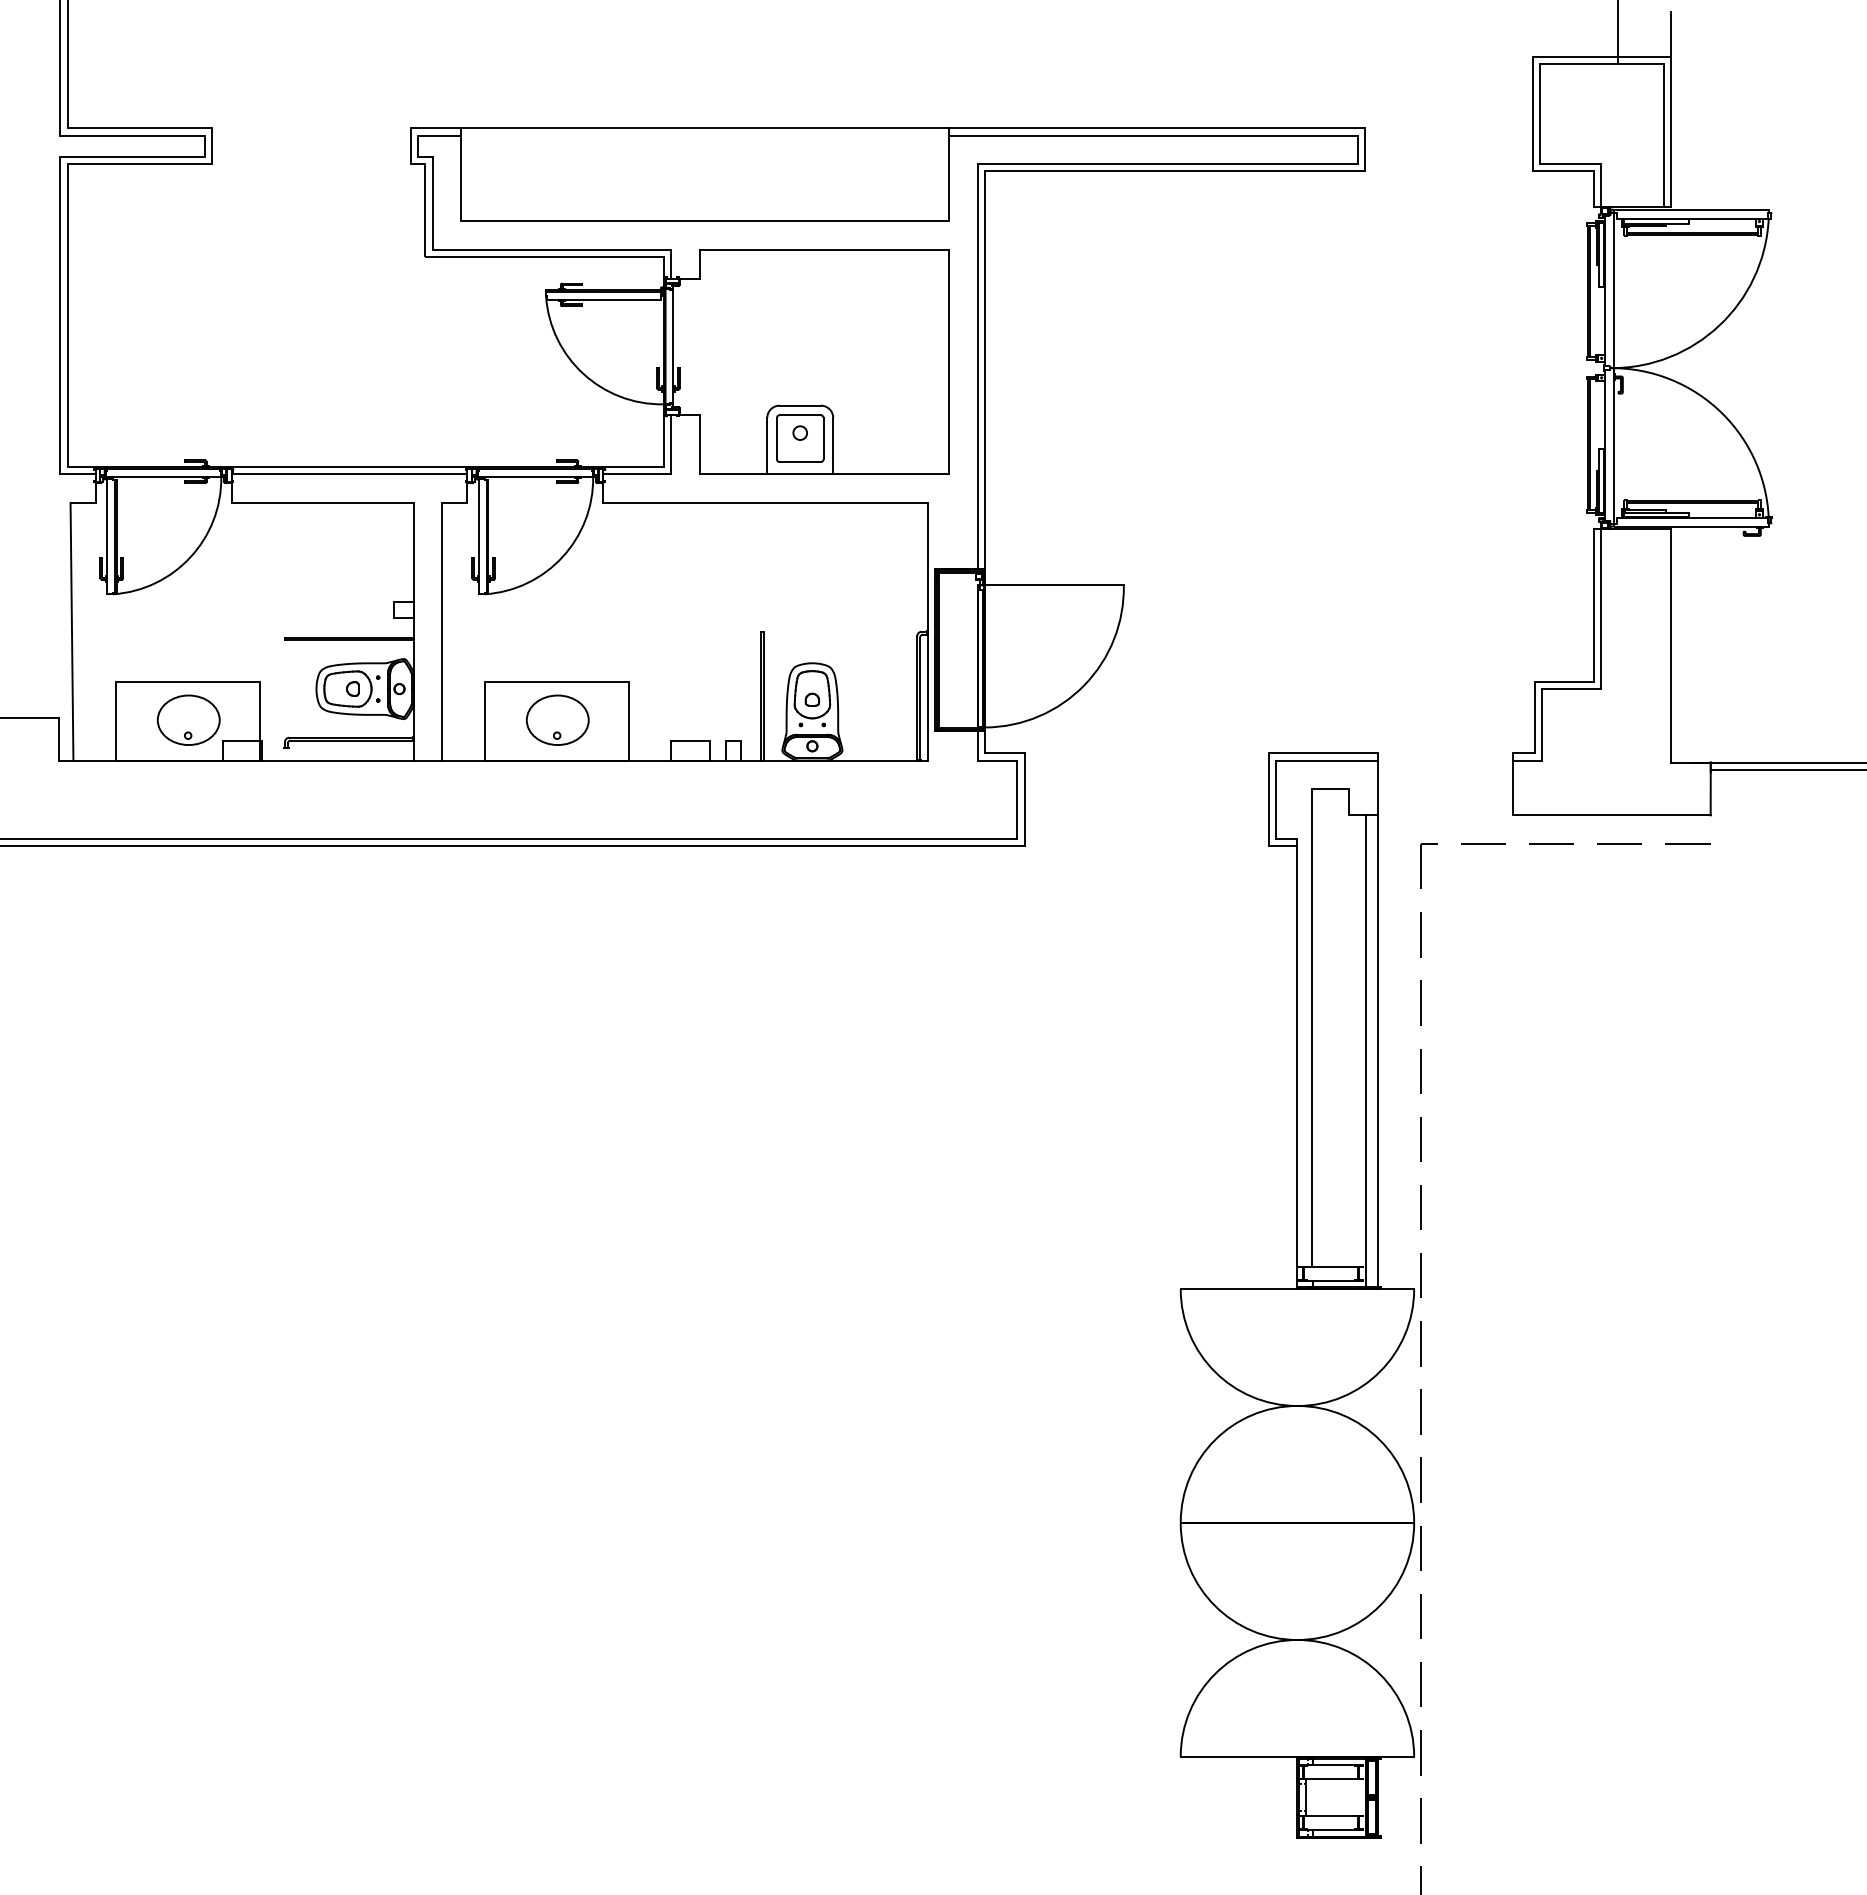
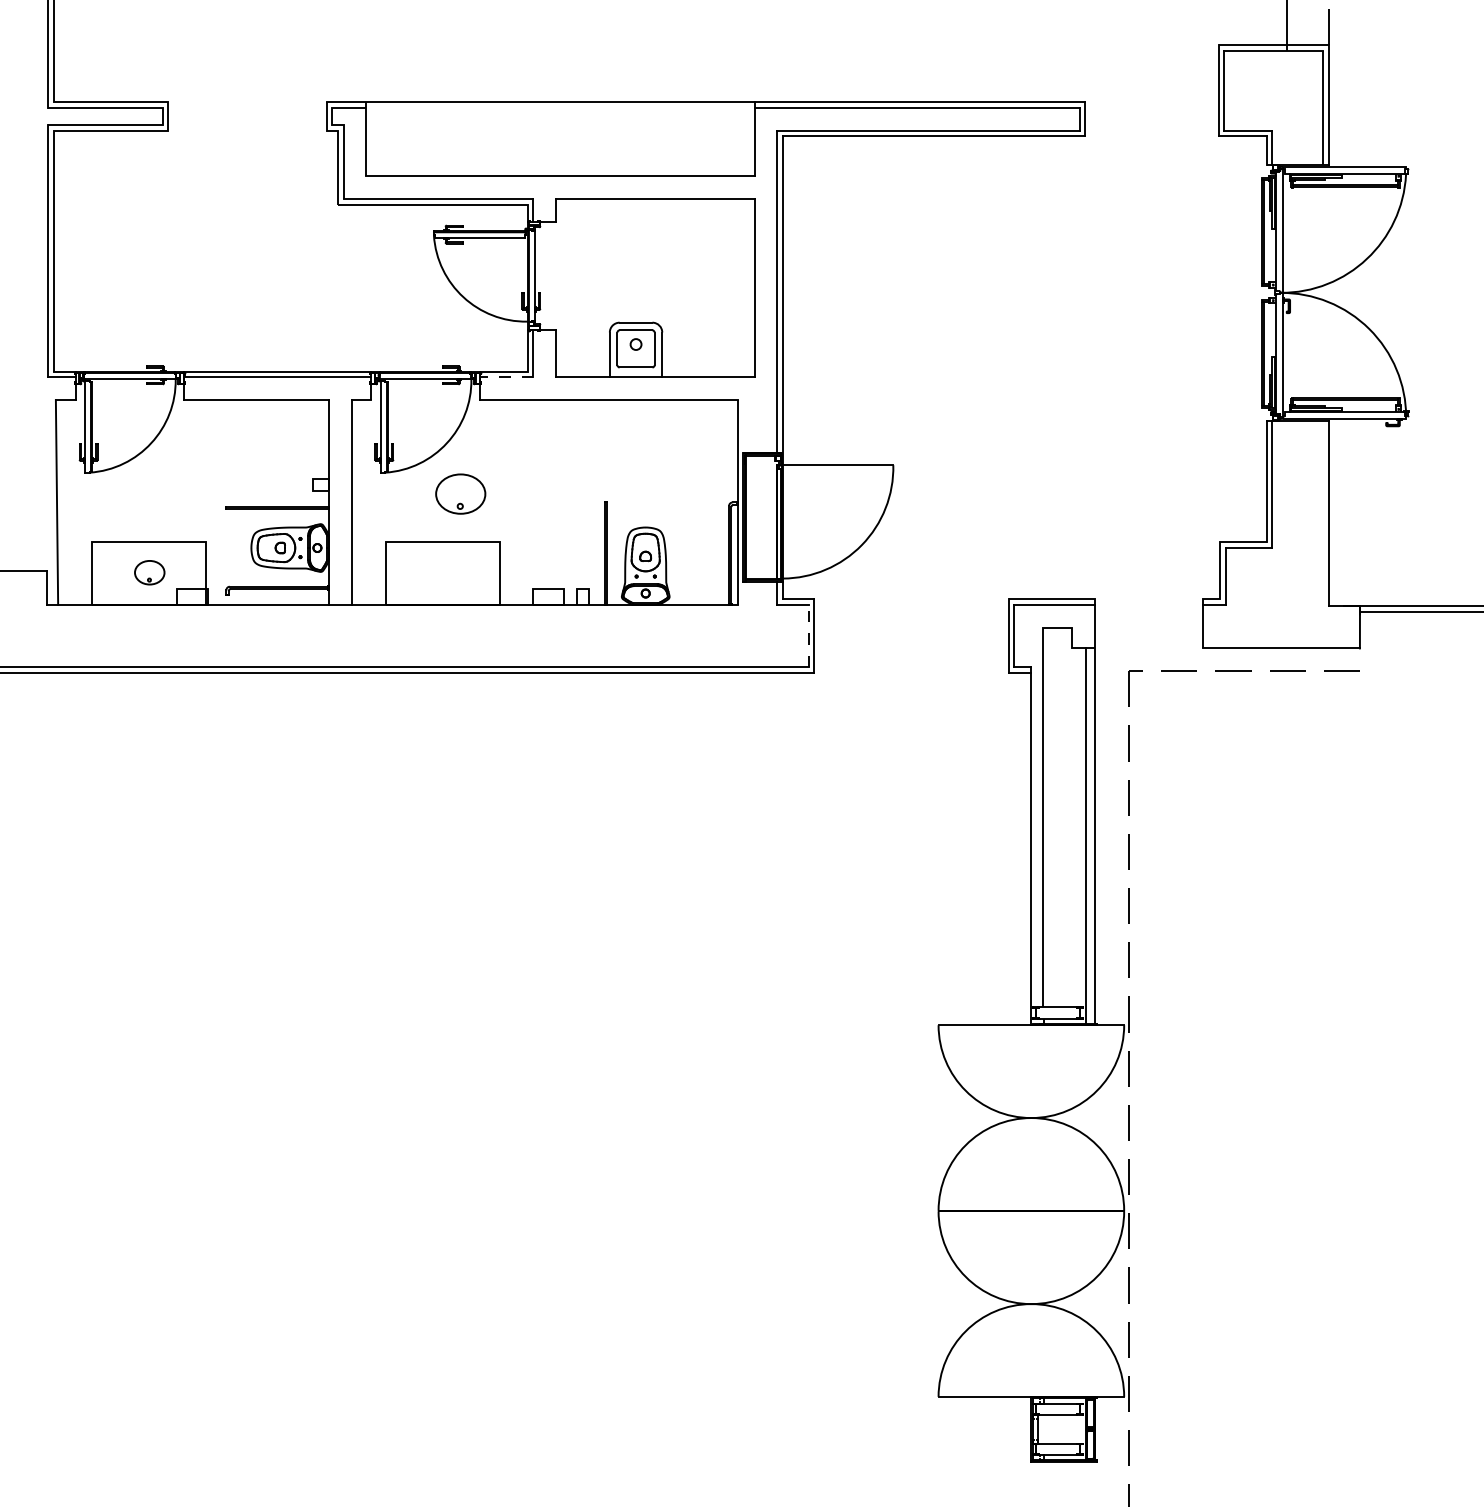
line: (637, 474) -> (506, 377), solid -> dashed
part: (188, 719) -> (149, 572), size x0.6
part: (557, 719) -> (460, 493), moved
line: (1017, 799) -> (808, 635), solid -> dashed

